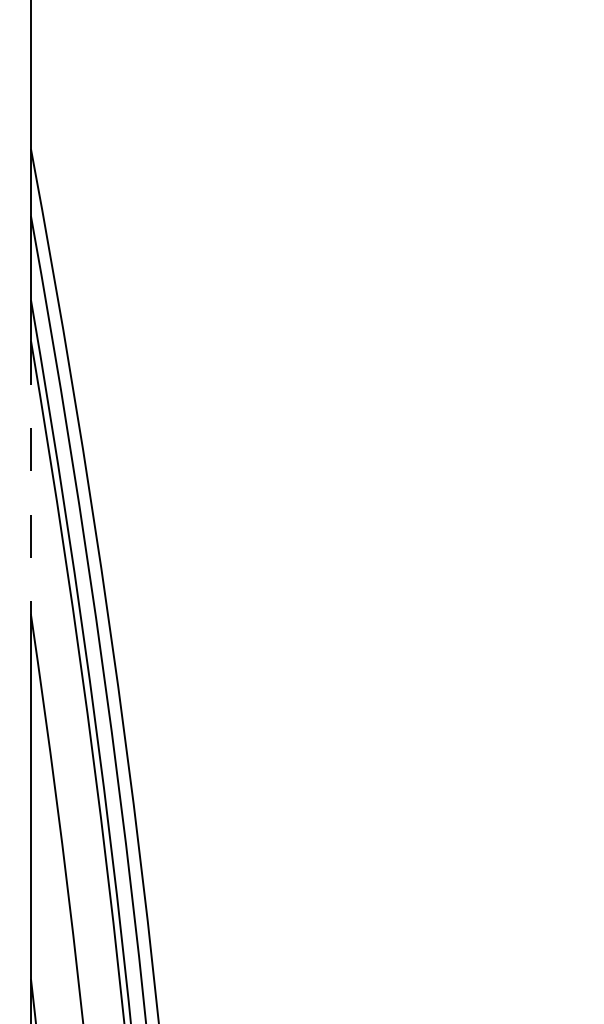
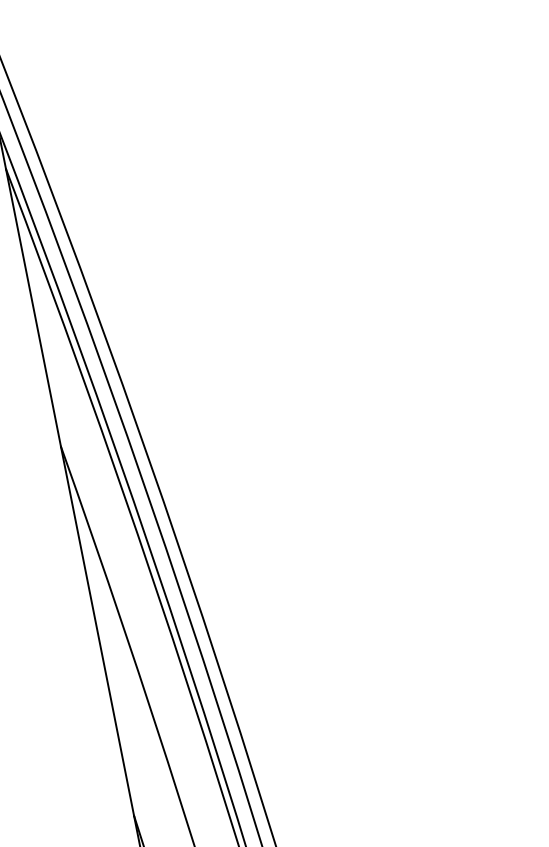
line: (31, 478) -> (33, 307), dashed -> solid

